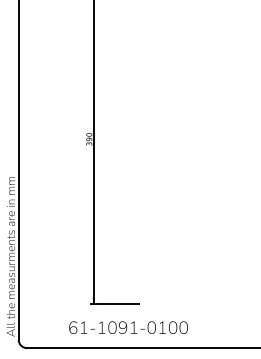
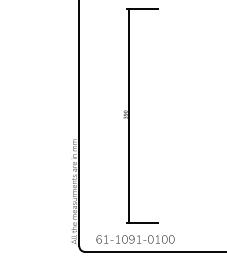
text: (128, 327) -> (135, 239), moved

